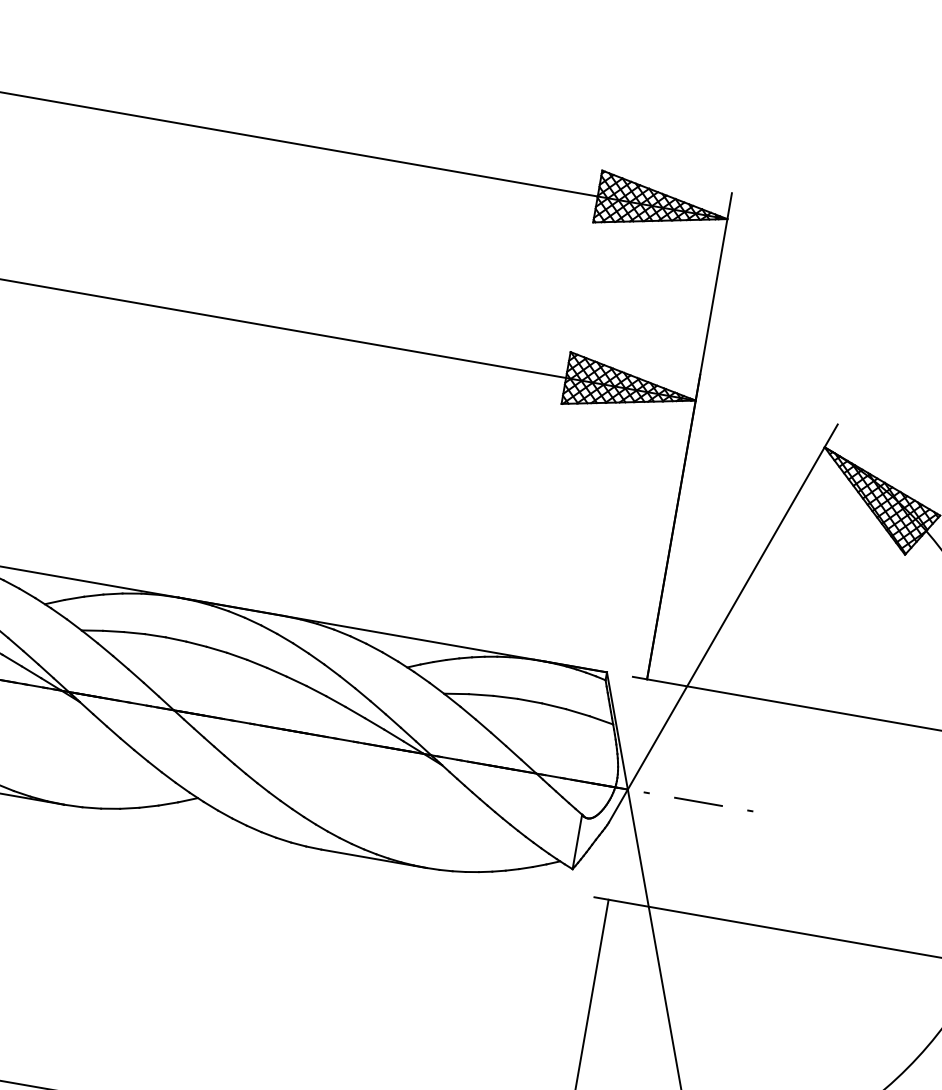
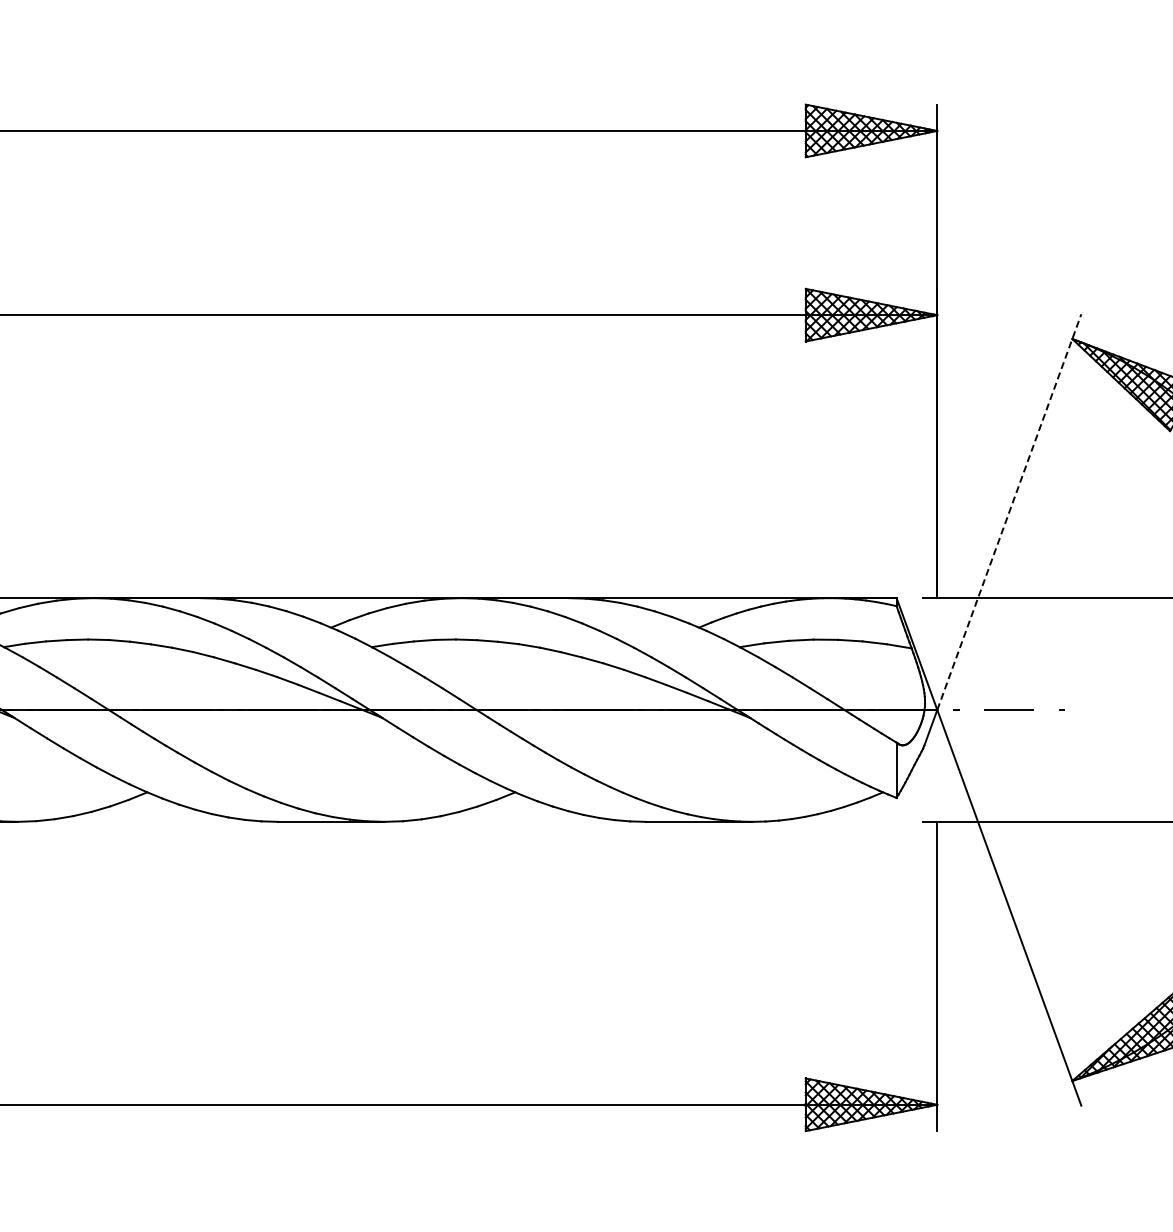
line: (732, 607) -> (1009, 512), solid -> dashed

